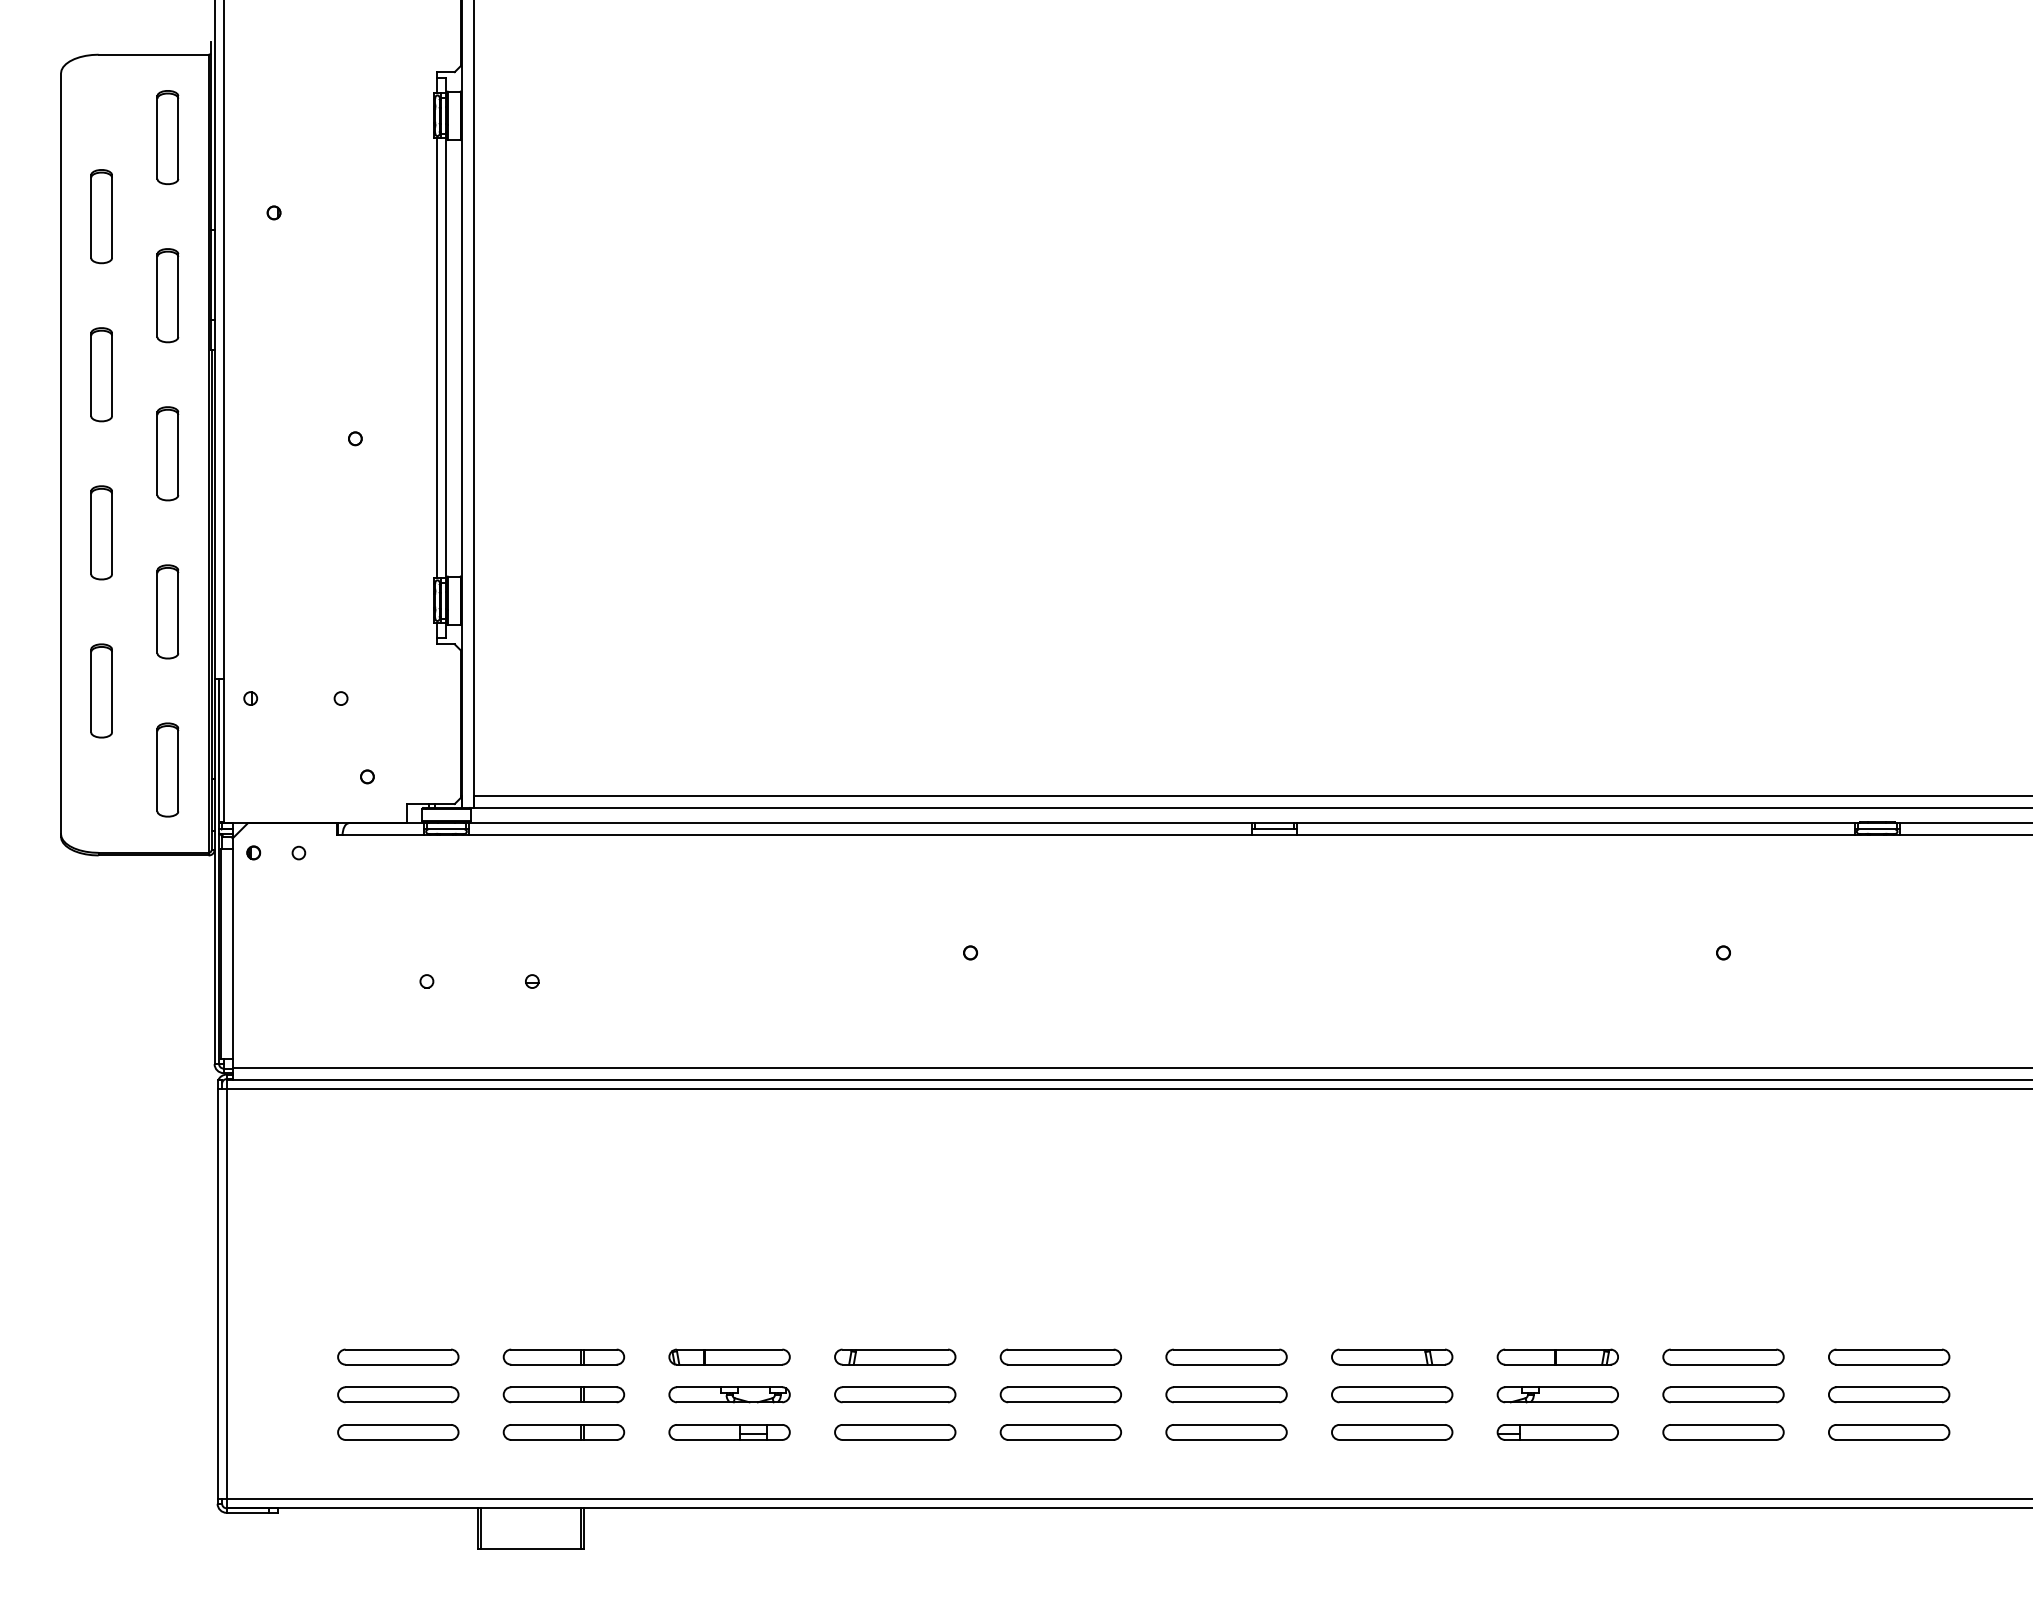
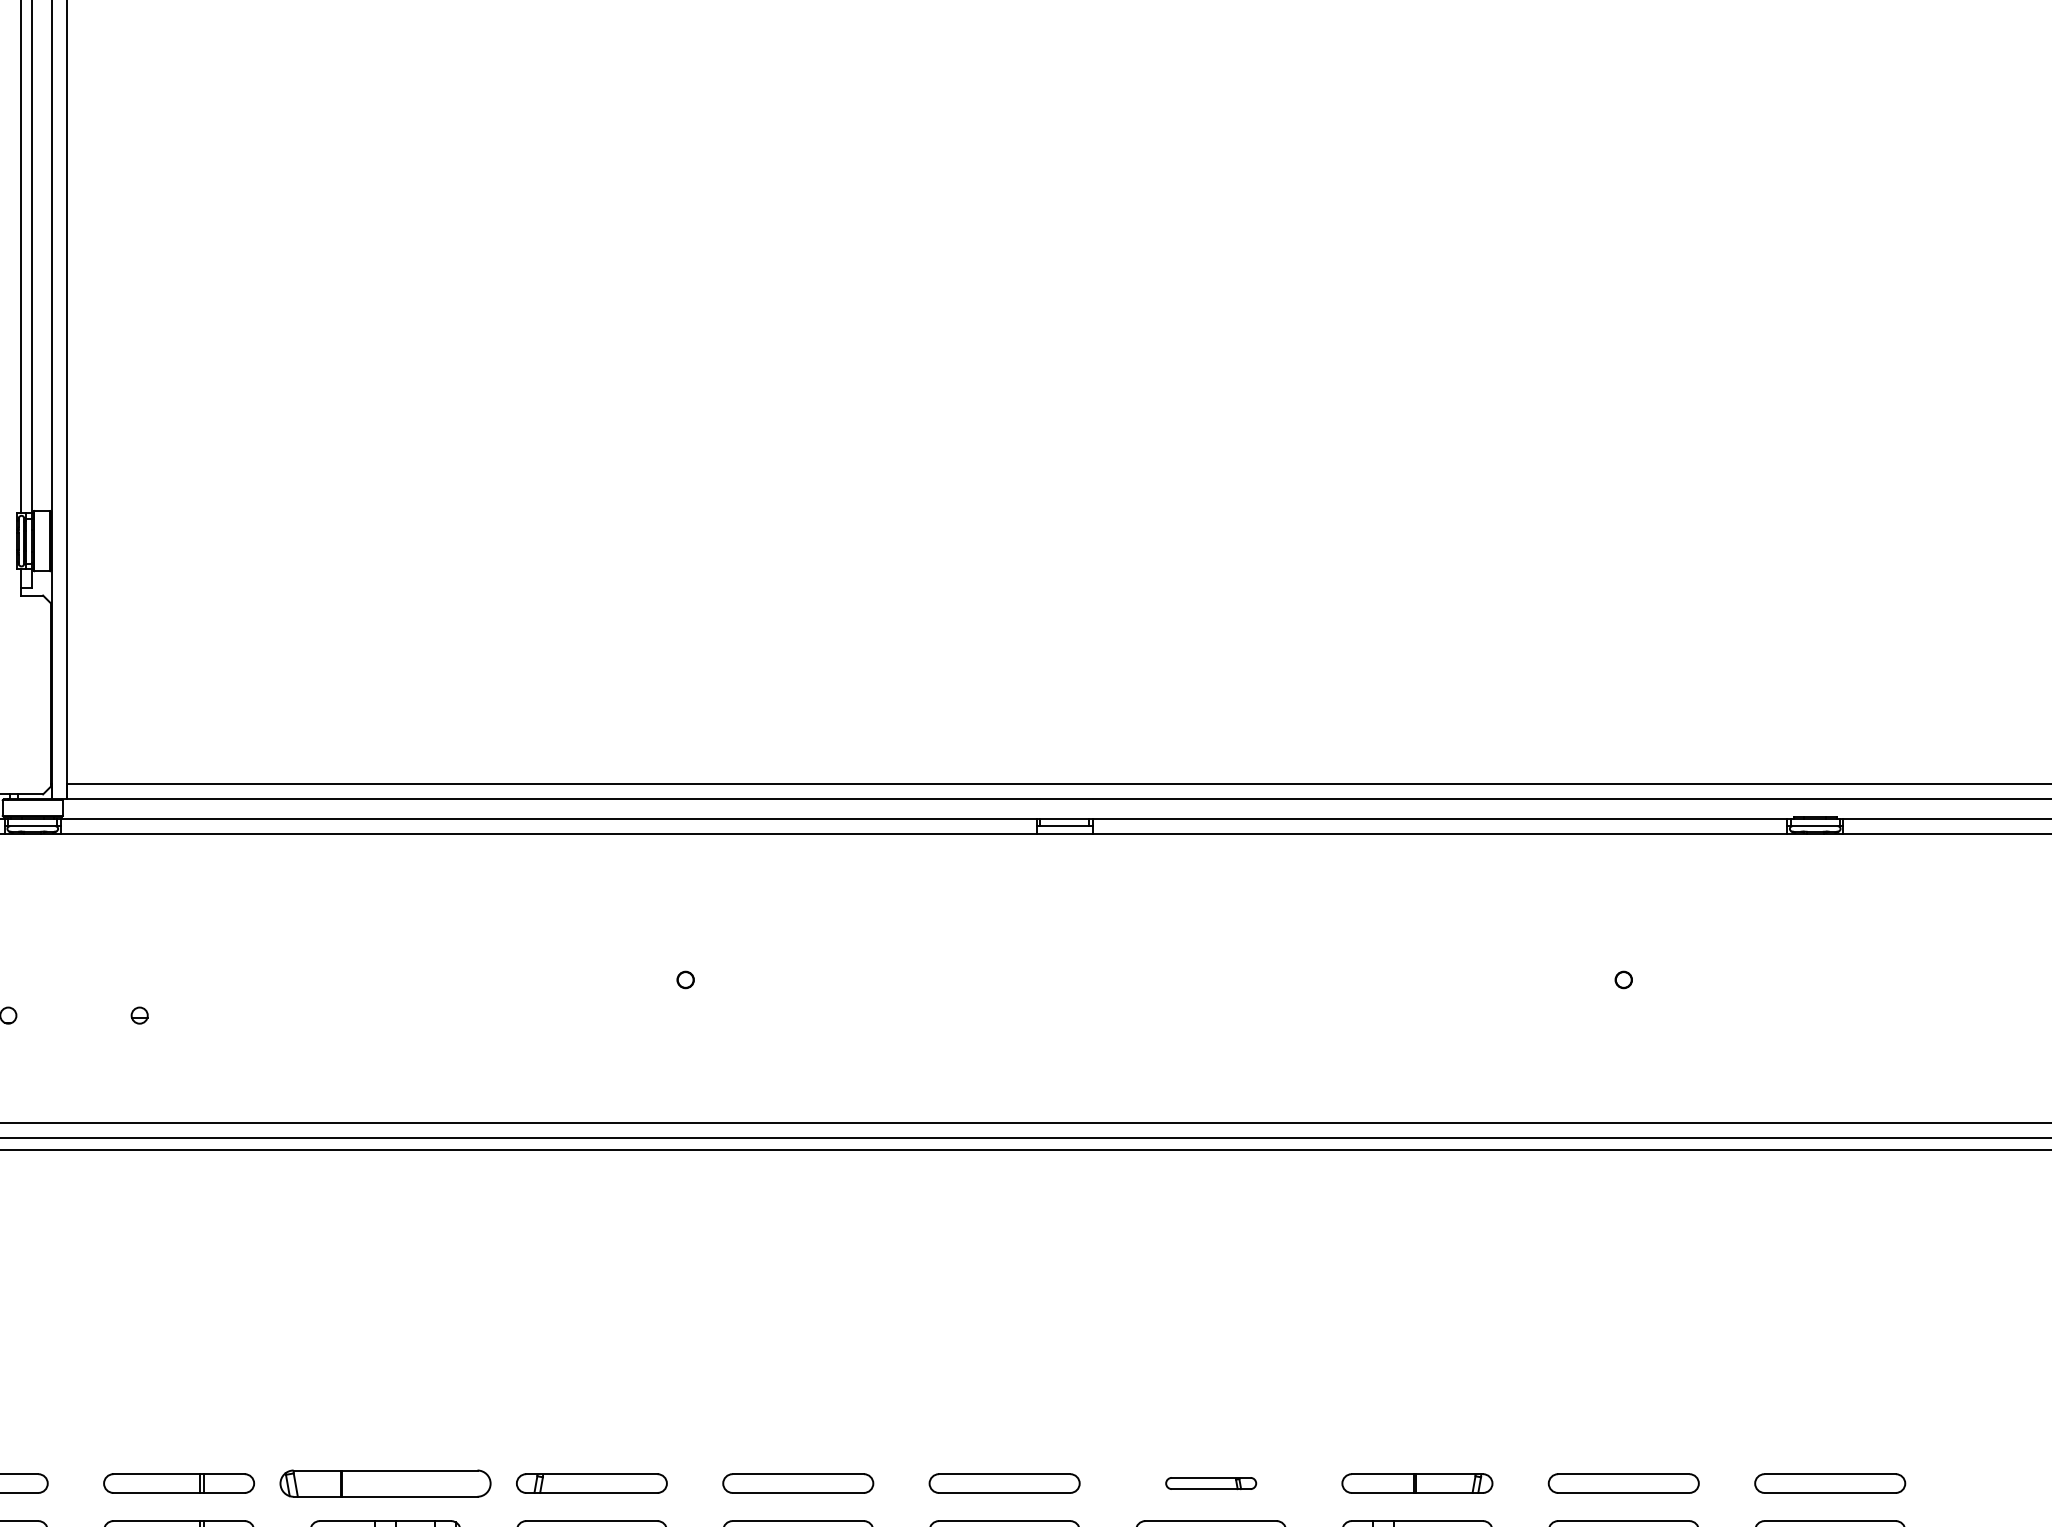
part: (729, 1356) -> (385, 1482), size x1.4
part: (1392, 1356) -> (1211, 1482), size x0.6

